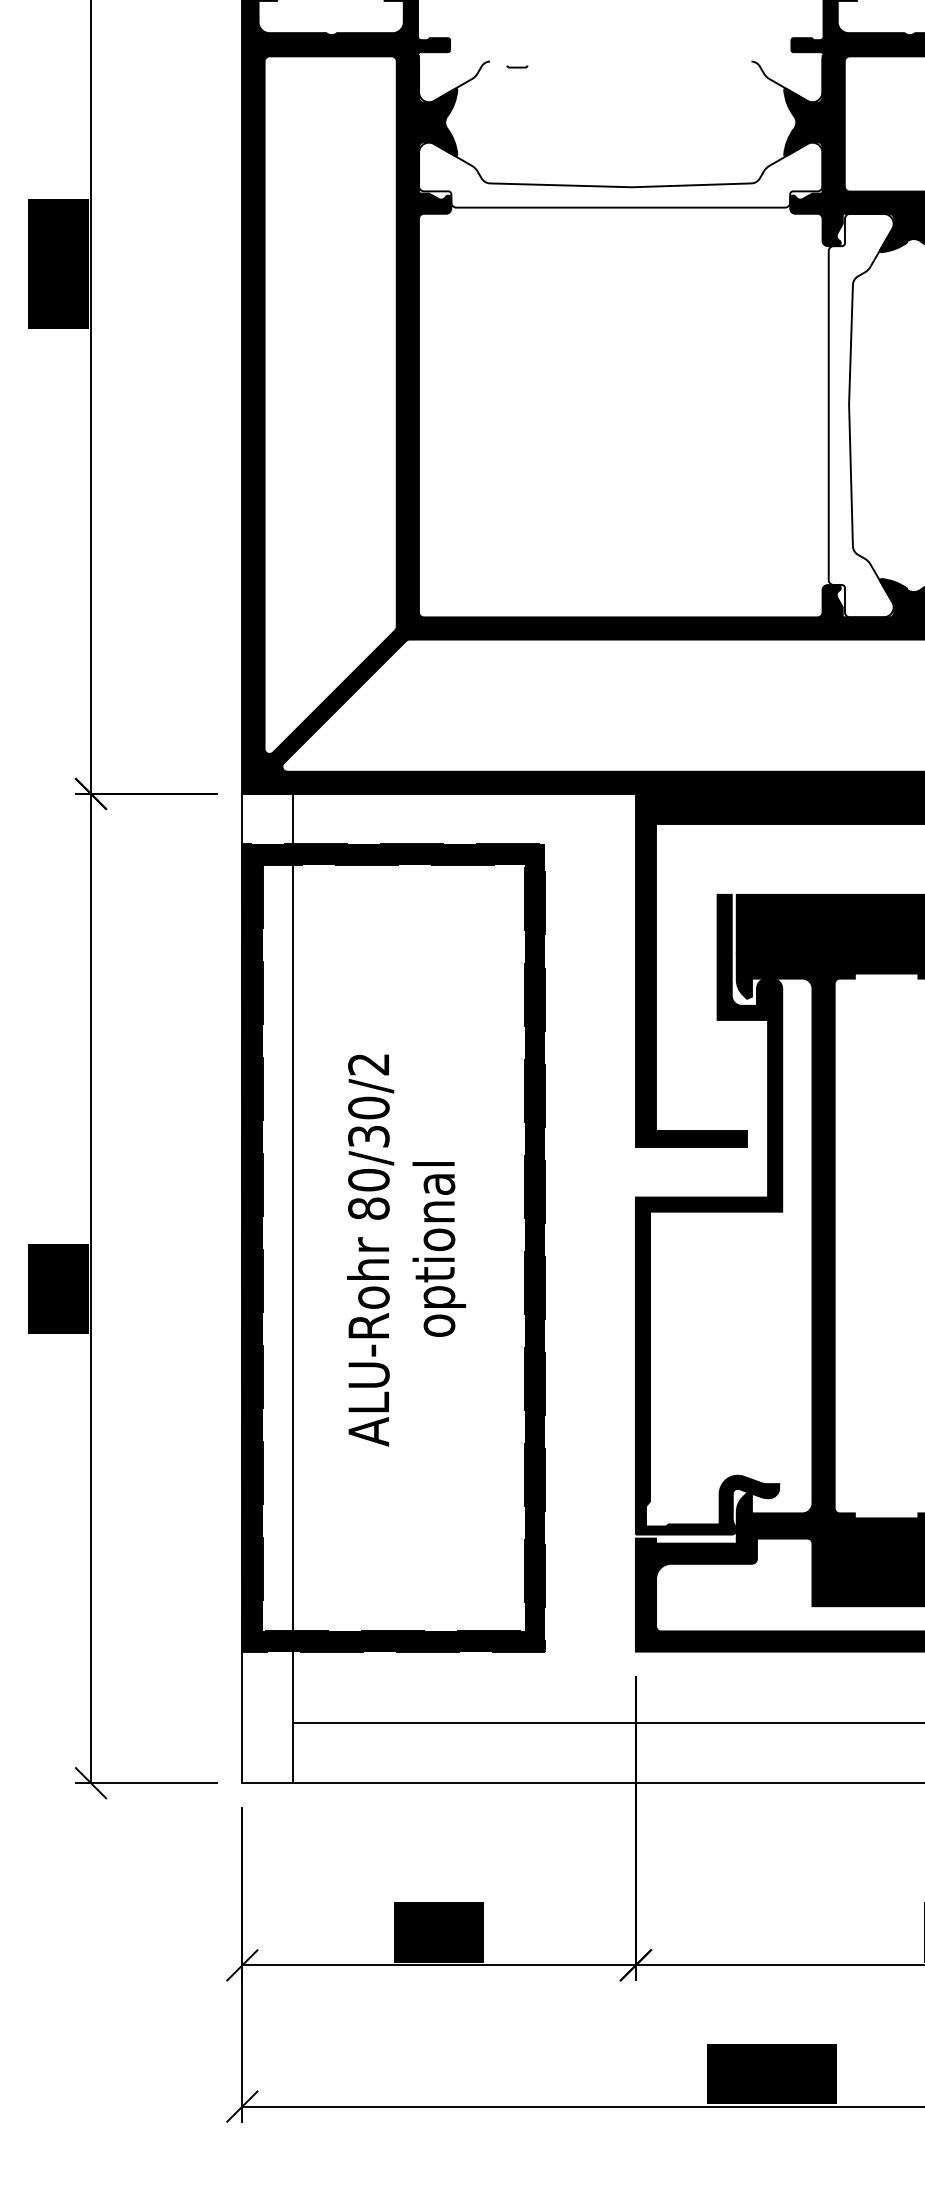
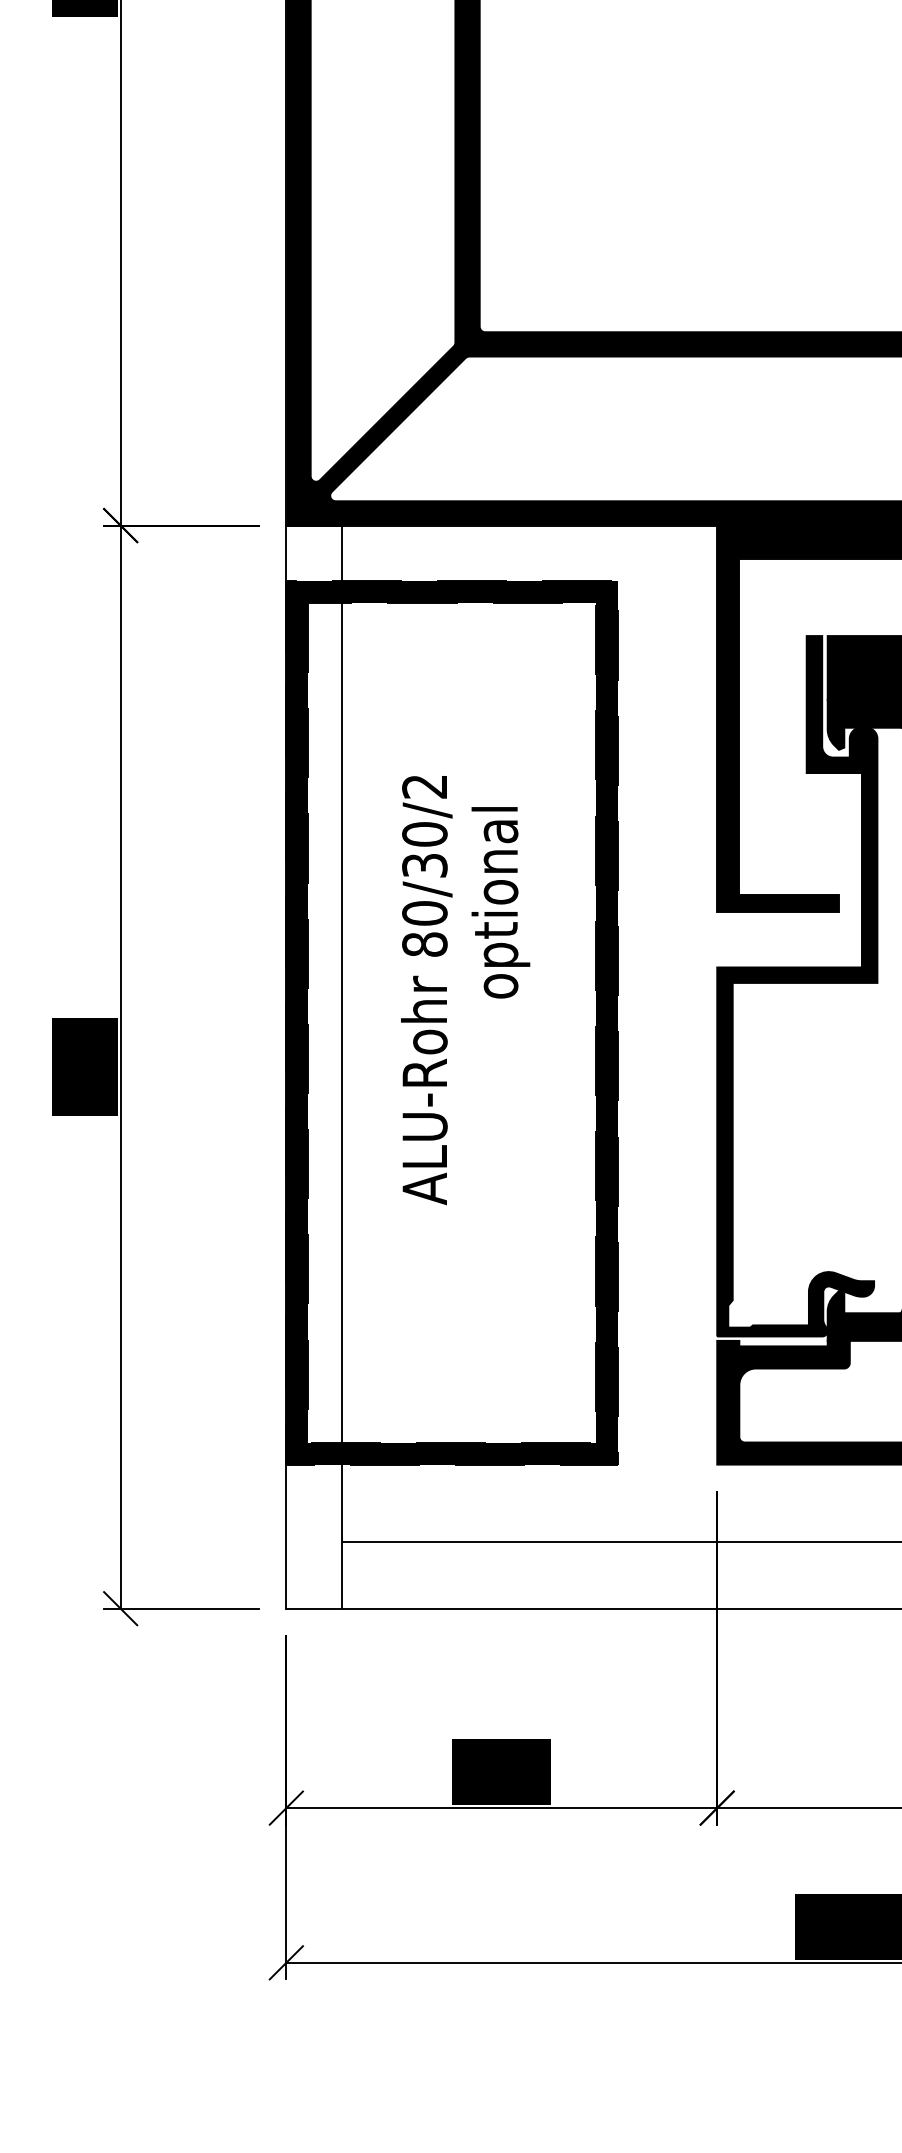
text: (439, 1249) -> (501, 902), moved
text: (370, 1250) -> (426, 990), moved

